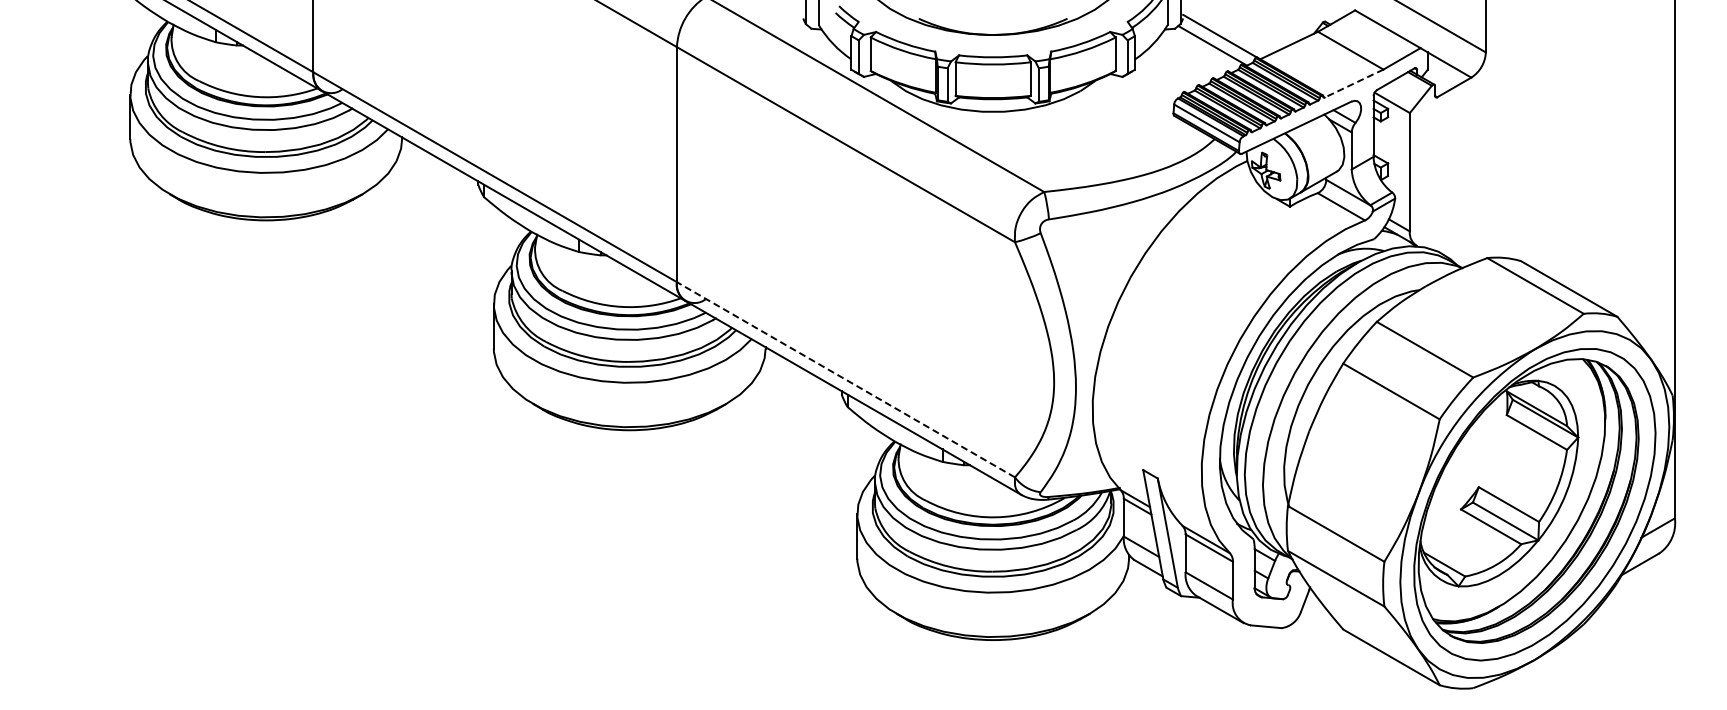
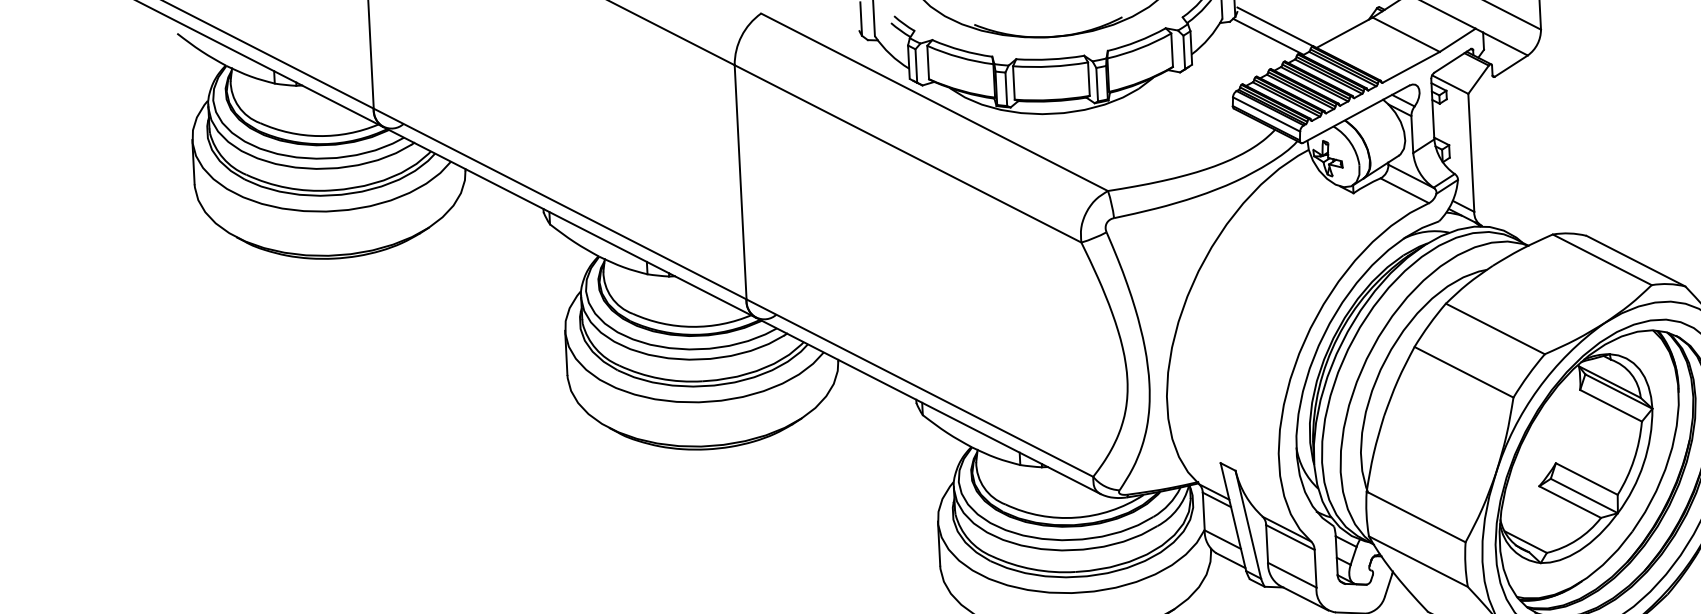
line: (1354, 83) -> (1411, 67), dashed -> solid
line: (845, 379) -> (919, 387), dashed -> solid

